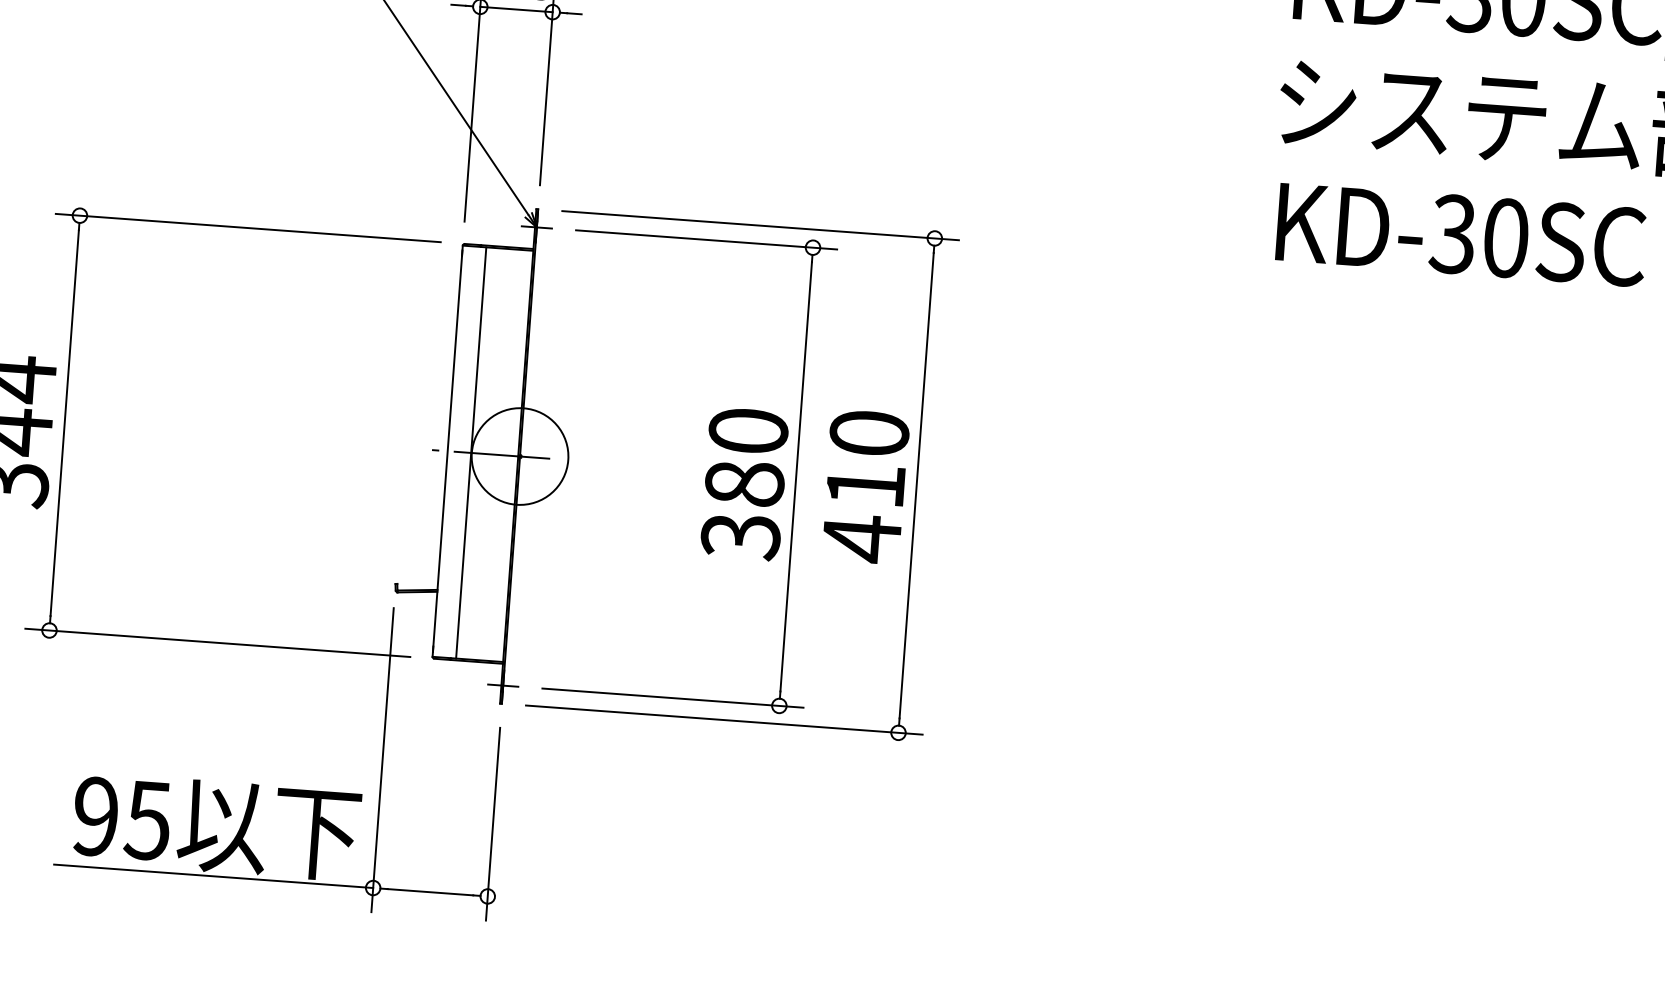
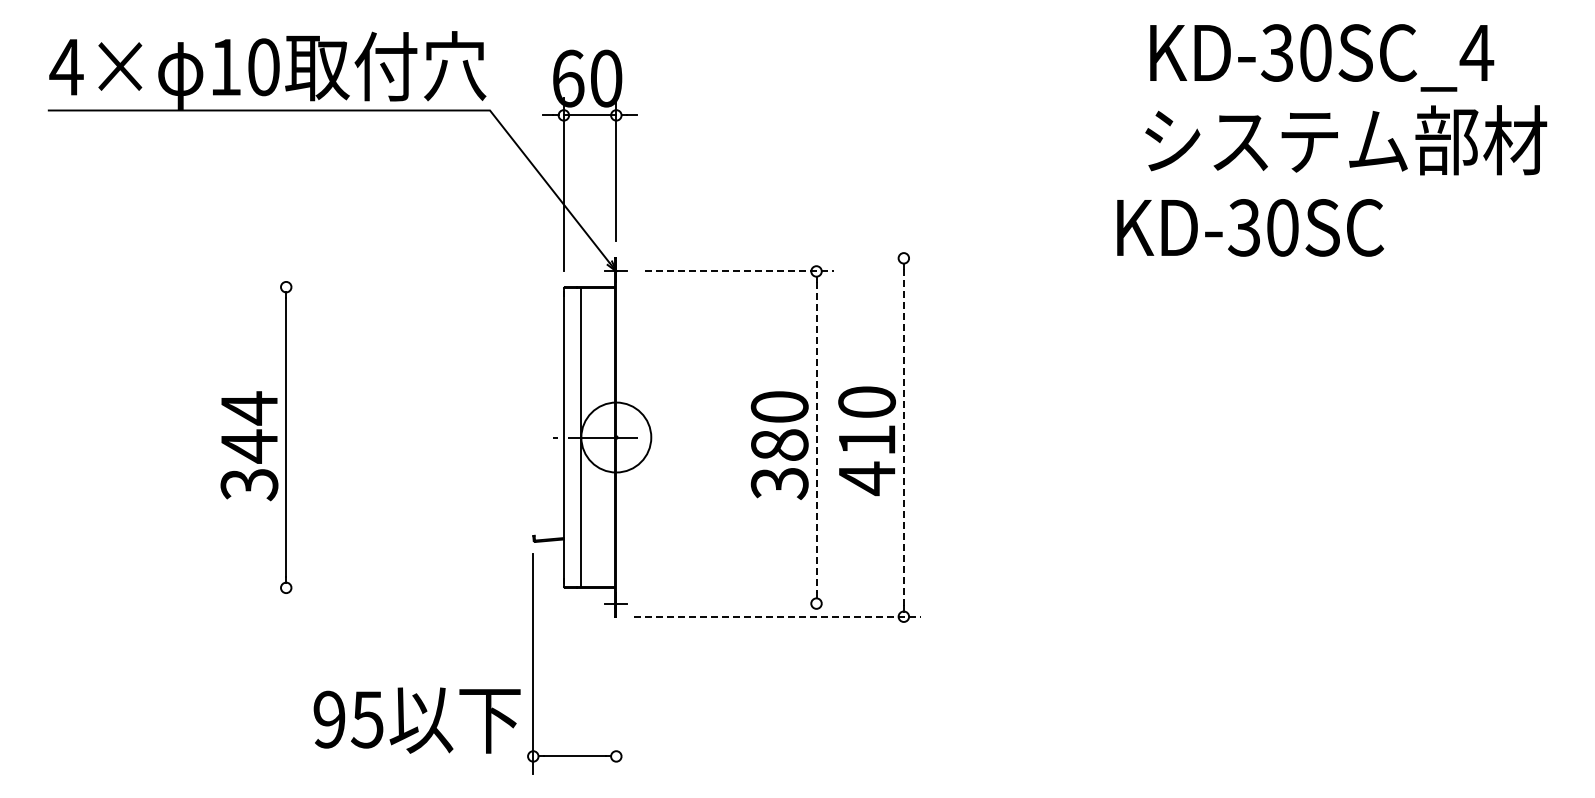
line: (760, 225) -> (777, 258), removed
line: (247, 228) -> (407, 287), removed
text: (1461, 234) -> (1250, 227), moved
line: (706, 239) -> (739, 271), solid -> dashed
line: (796, 476) -> (816, 437), solid -> dashed
line: (916, 485) -> (903, 437), solid -> dashed
line: (216, 642) -> (407, 587), removed
line: (673, 697) -> (739, 603), removed
line: (724, 719) -> (777, 616), solid -> dashed
line: (493, 823) -> (616, 703), removed
line: (213, 876) -> (417, 756), removed

